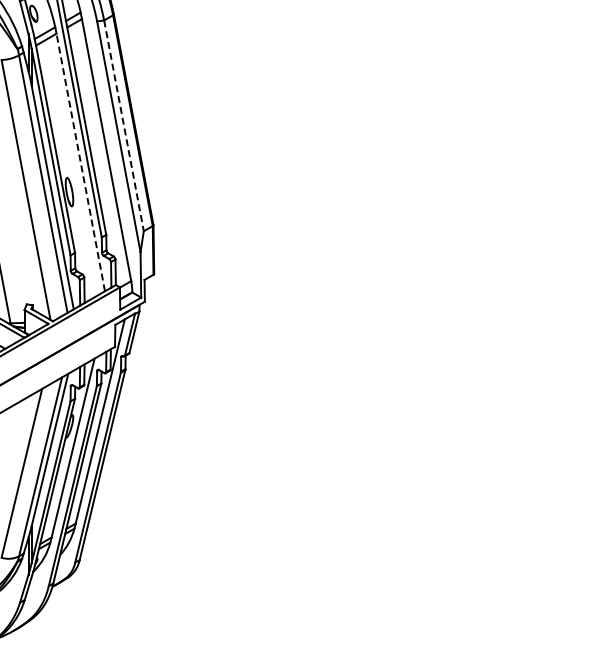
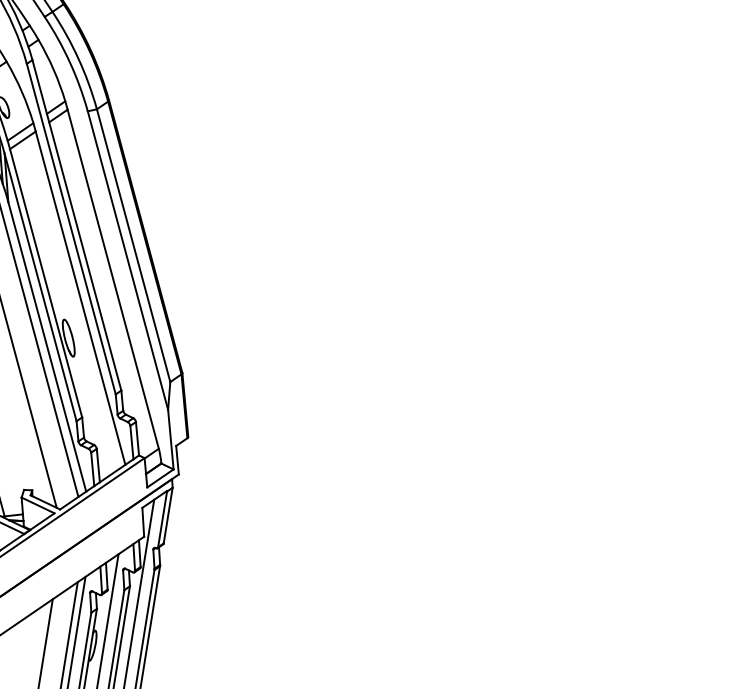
line: (124, 126) -> (134, 246), dashed -> solid
line: (80, 162) -> (80, 298), dashed -> solid

